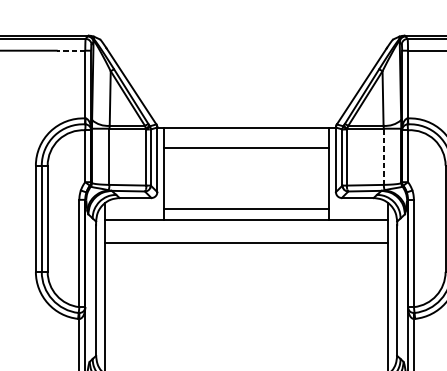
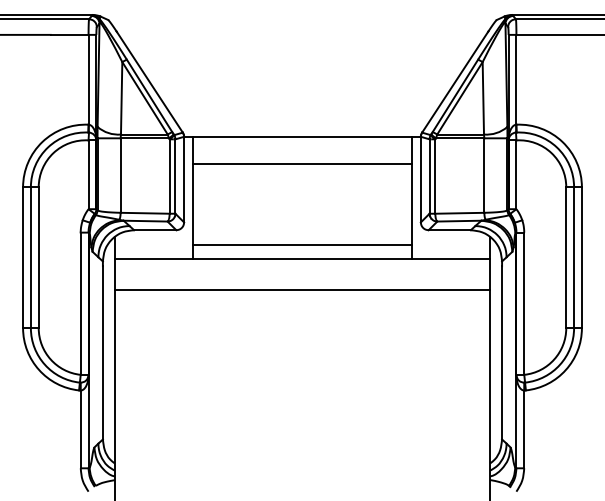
line: (70, 50) -> (69, 34), dashed -> solid
line: (383, 156) -> (484, 175), dashed -> solid

